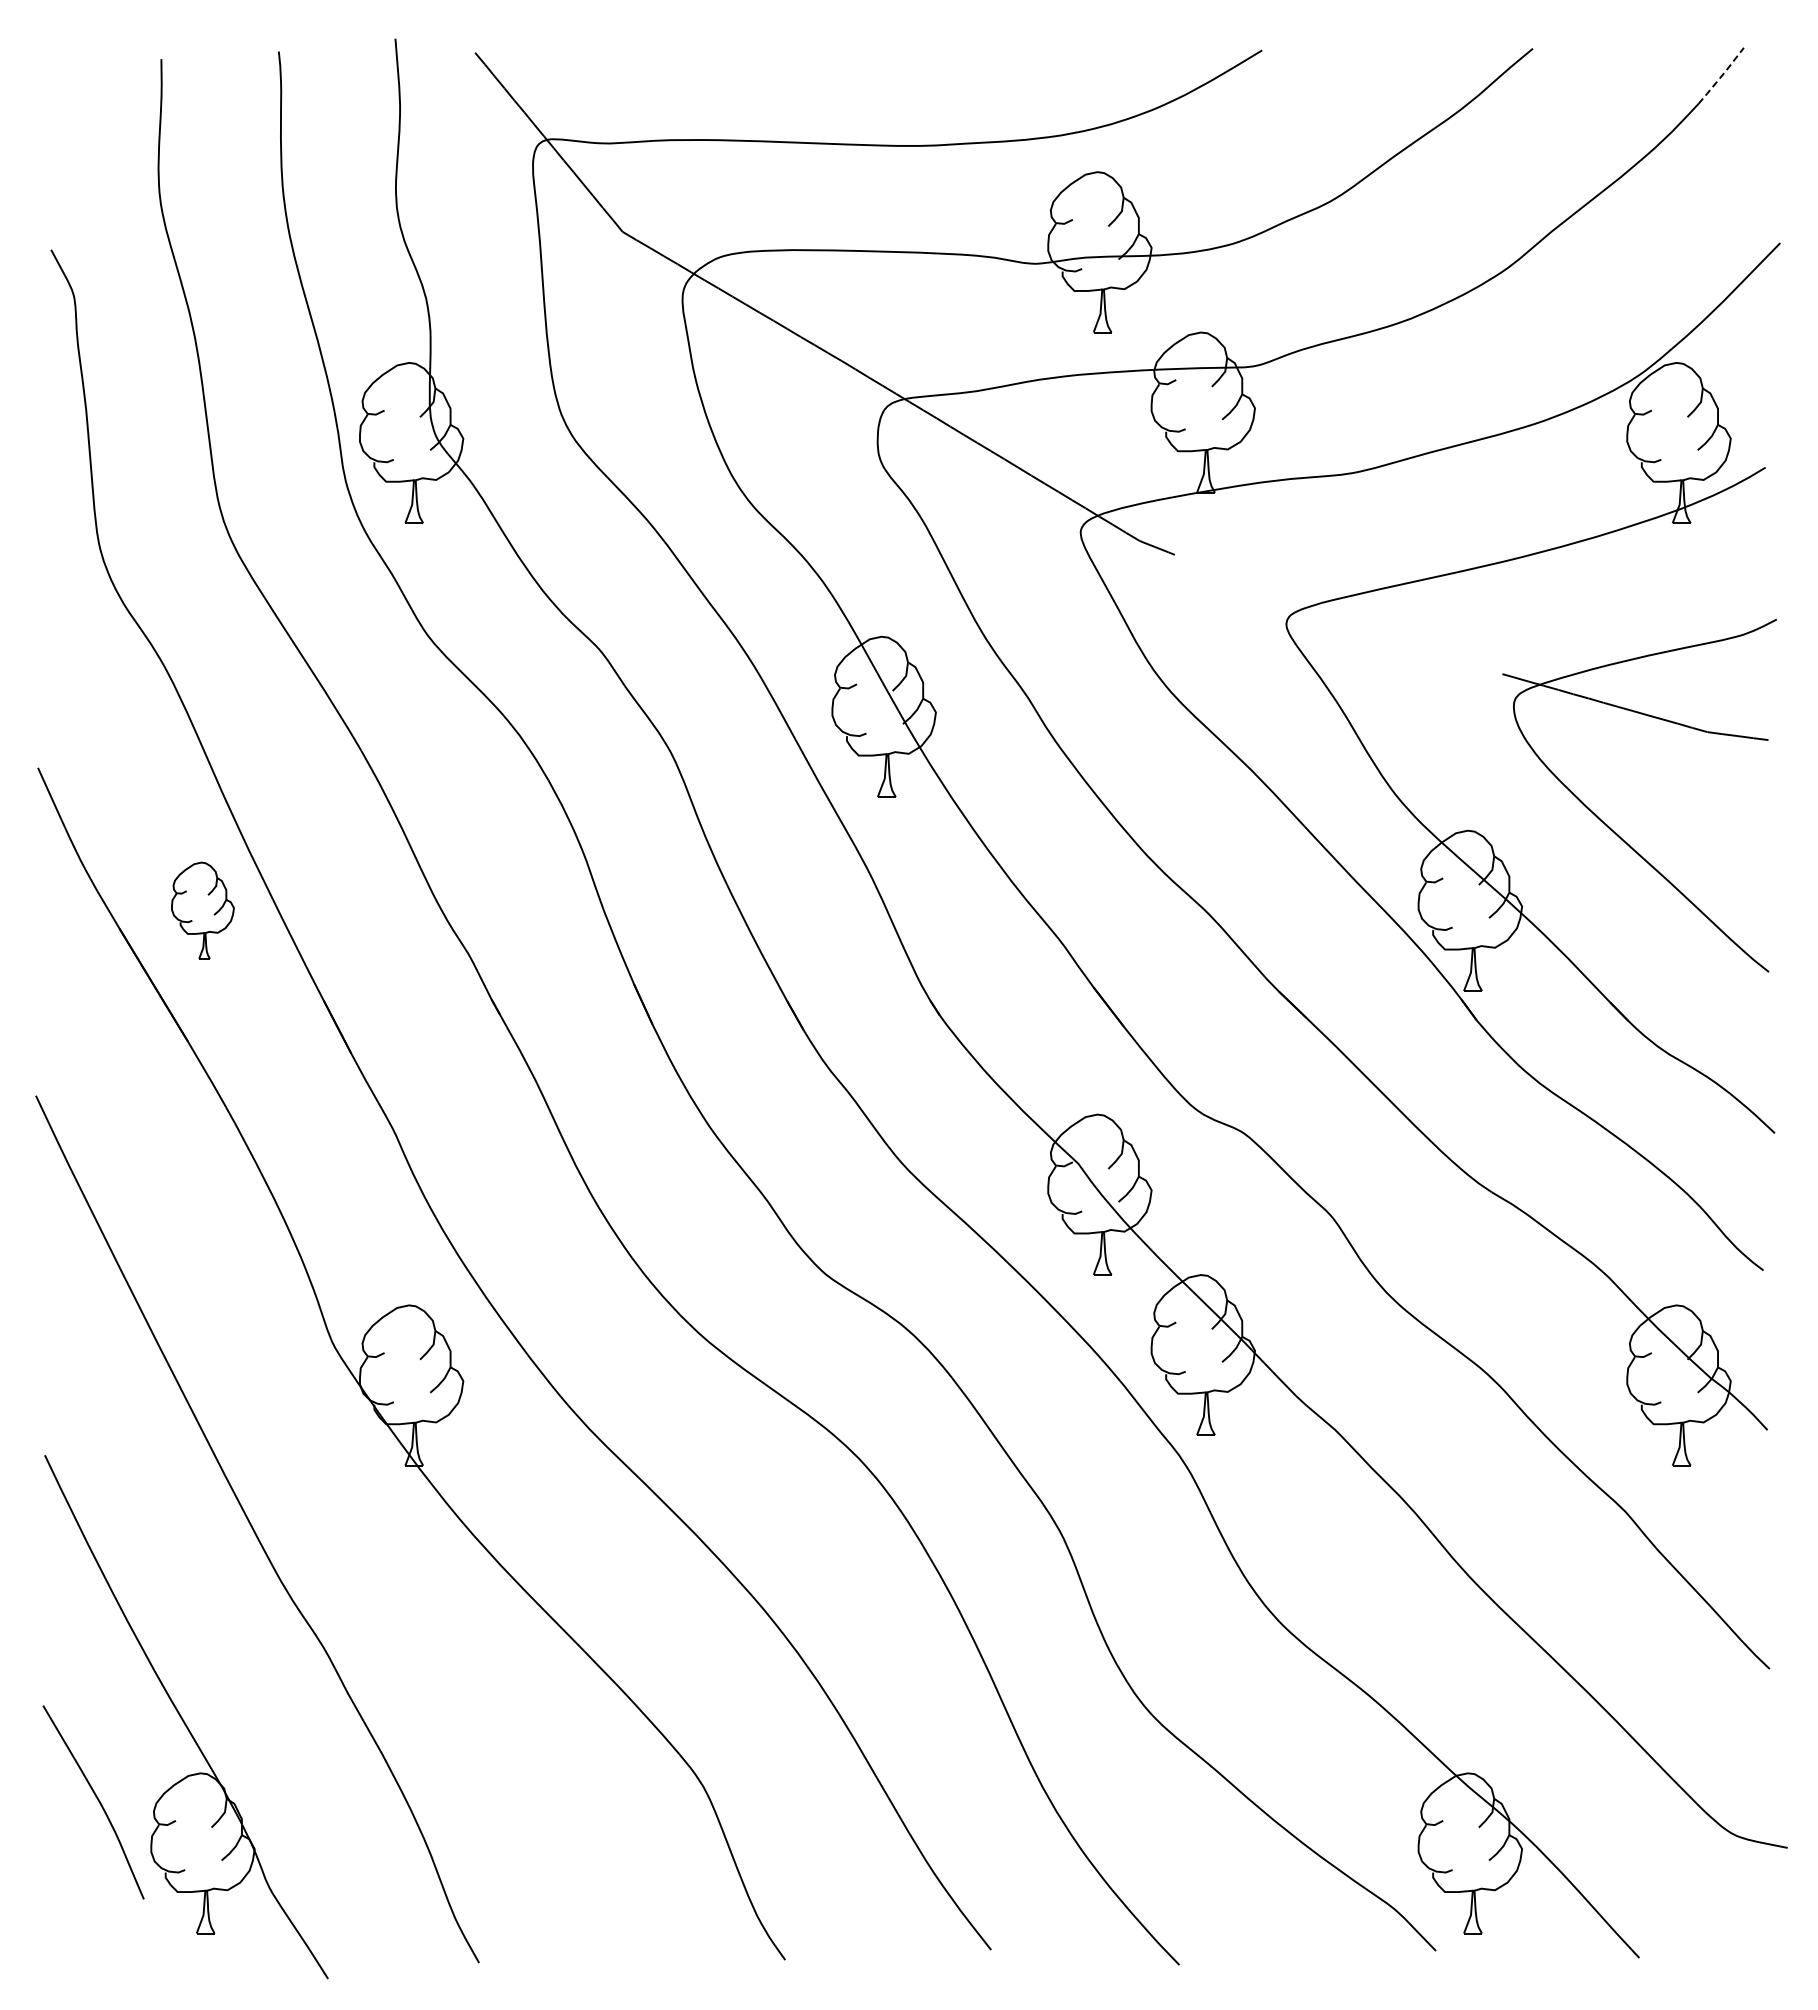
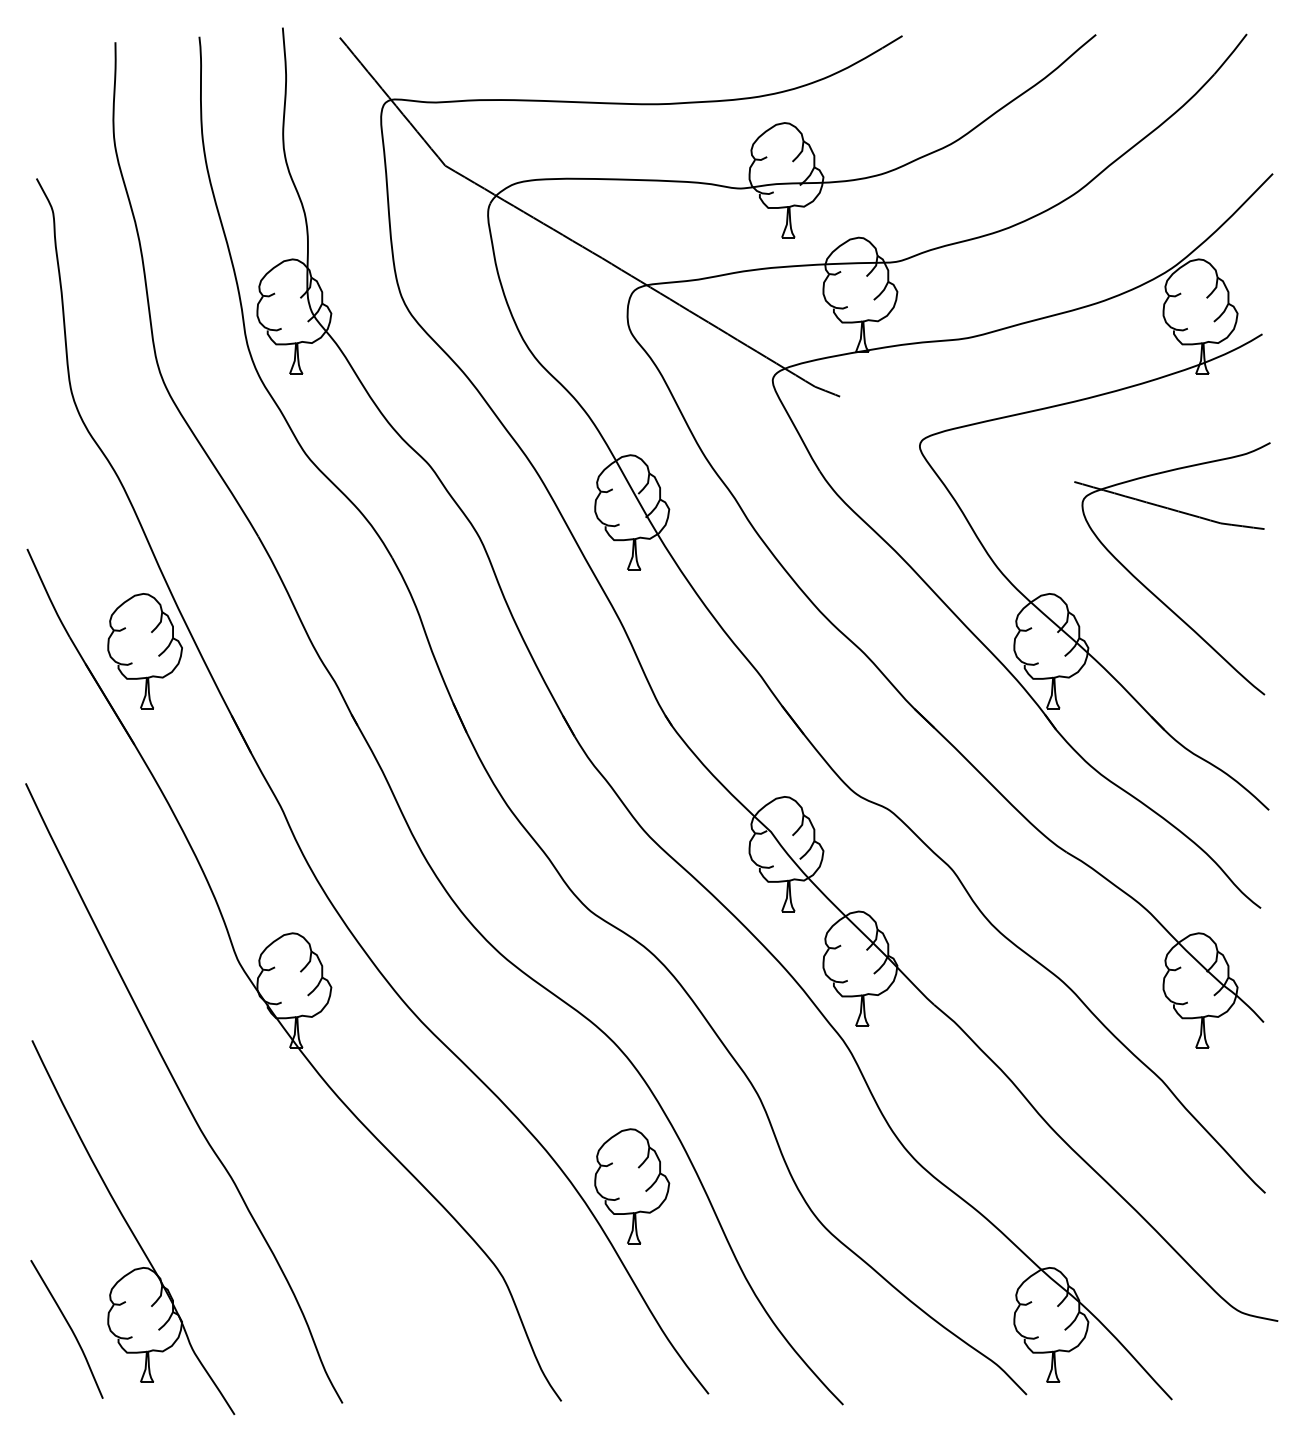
line: (1722, 75) -> (1231, 53), dashed -> solid
part: (202, 910) -> (144, 650), size x1.67
part: (883, 1659) -> (631, 1186), added
curve: (97, 1800) -> (69, 1328), moved

